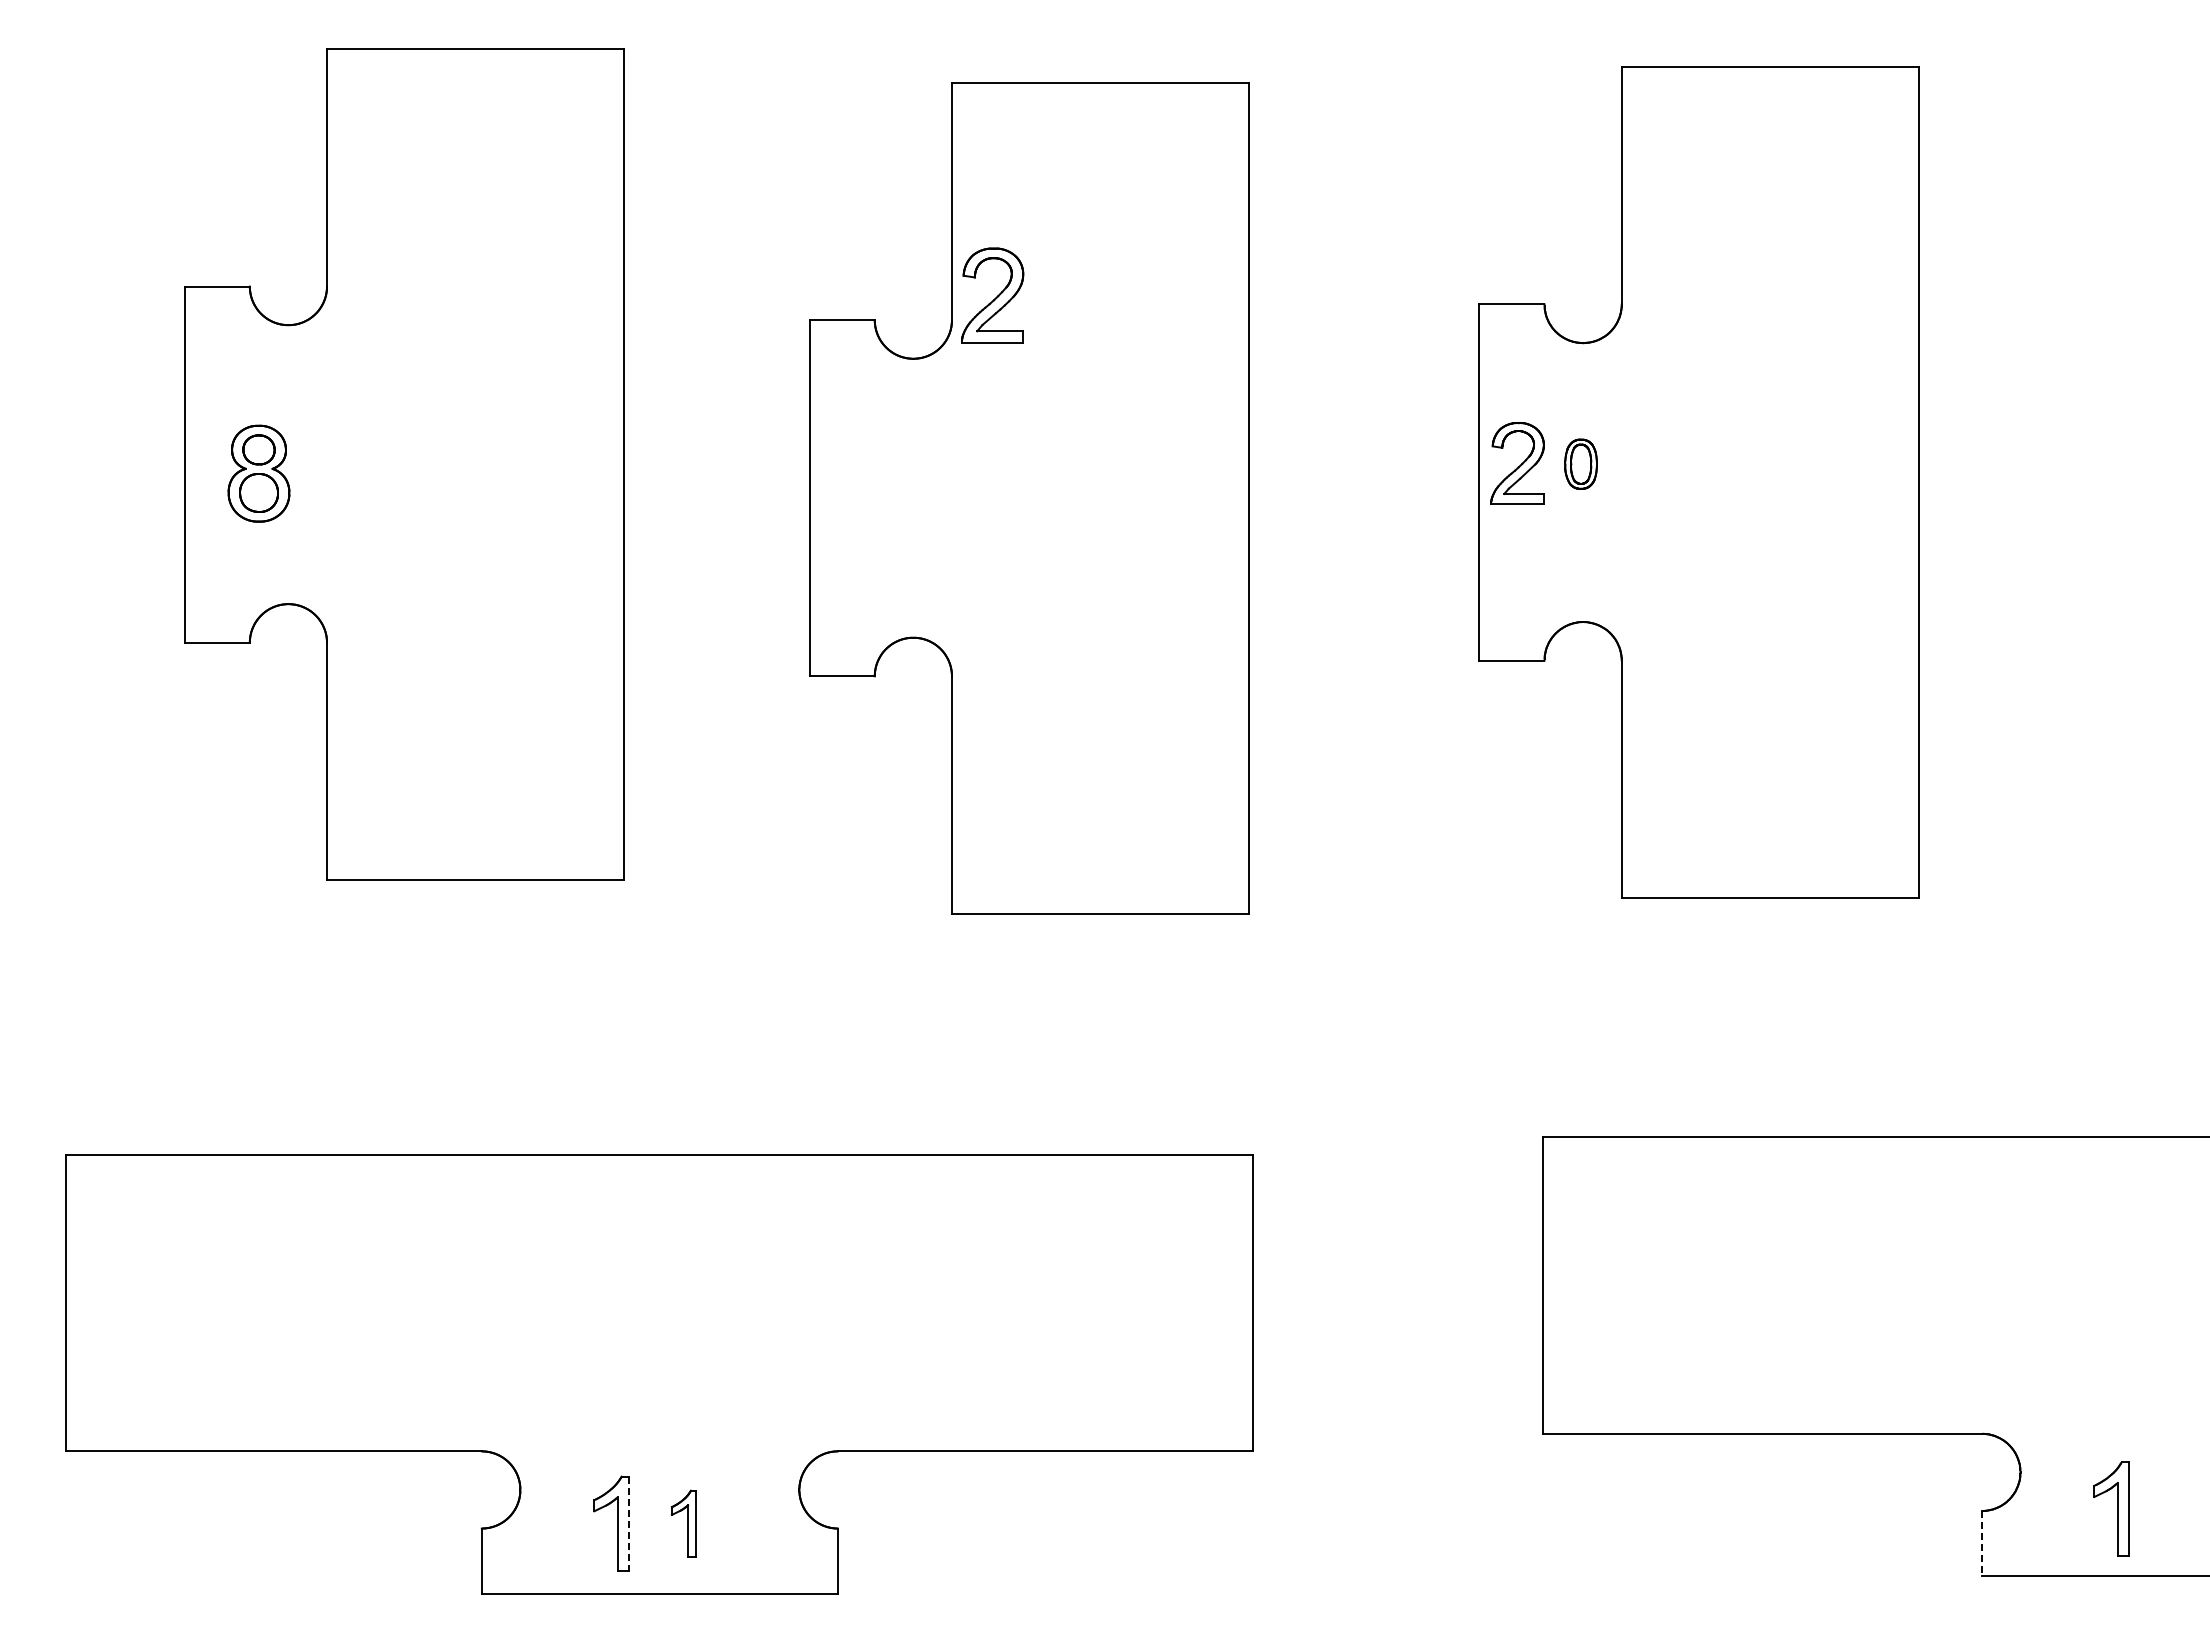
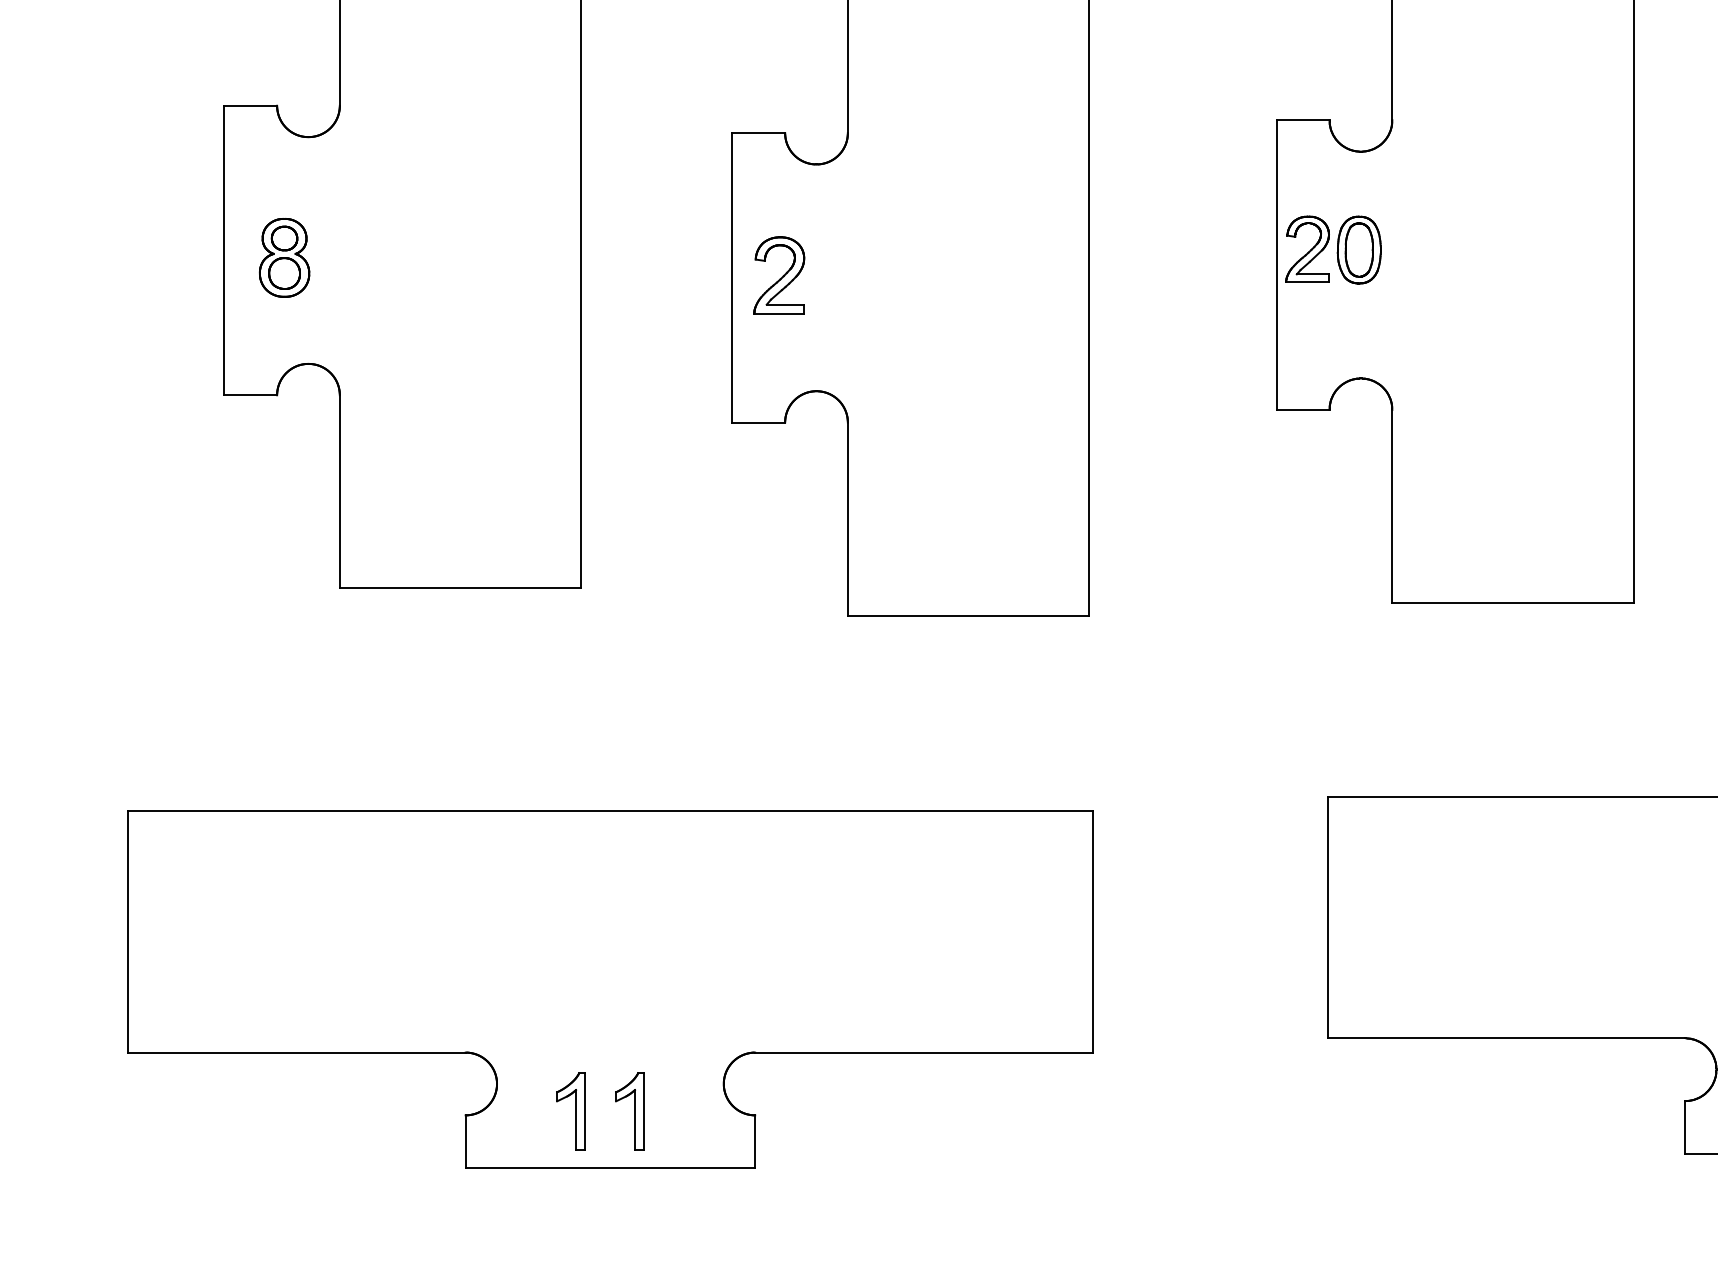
part: (992, 295) -> (779, 275), moved
part: (1580, 464) -> (1358, 250), size x1.67
part: (683, 1523) -> (629, 1111), size x1.43
line: (628, 1524) -> (584, 1112), dashed -> solid
line: (1981, 1543) -> (1684, 1127), dashed -> solid

